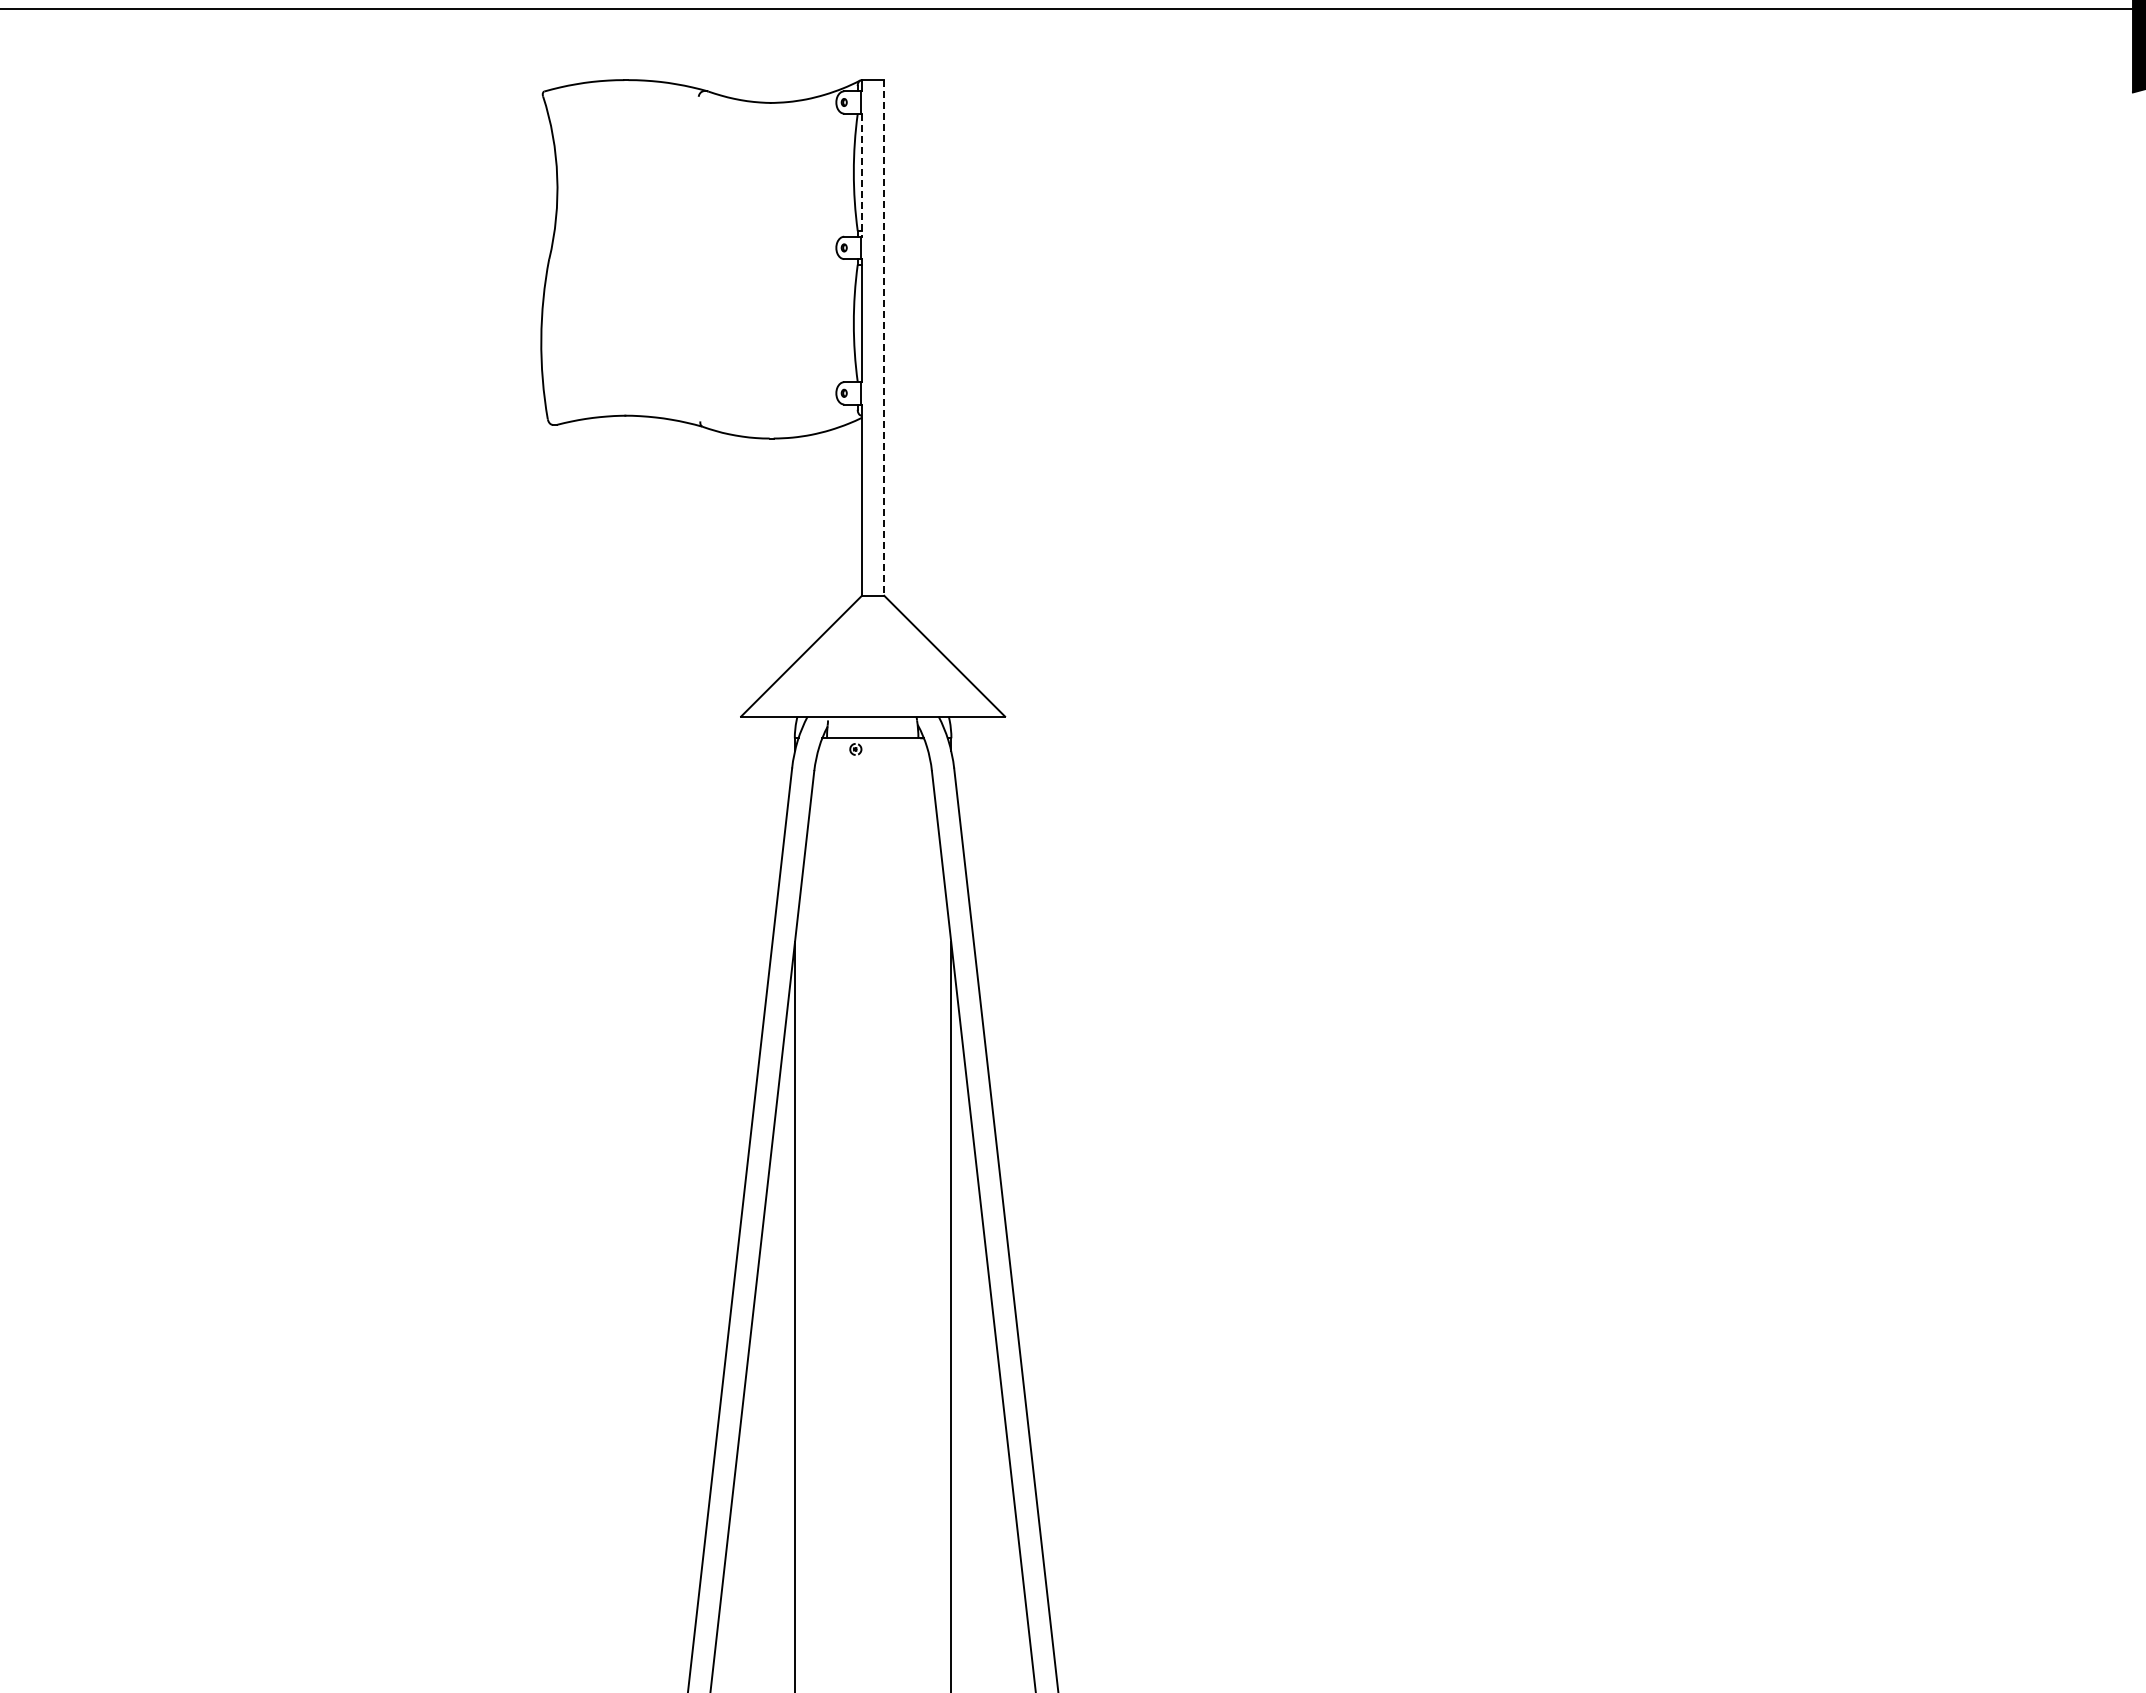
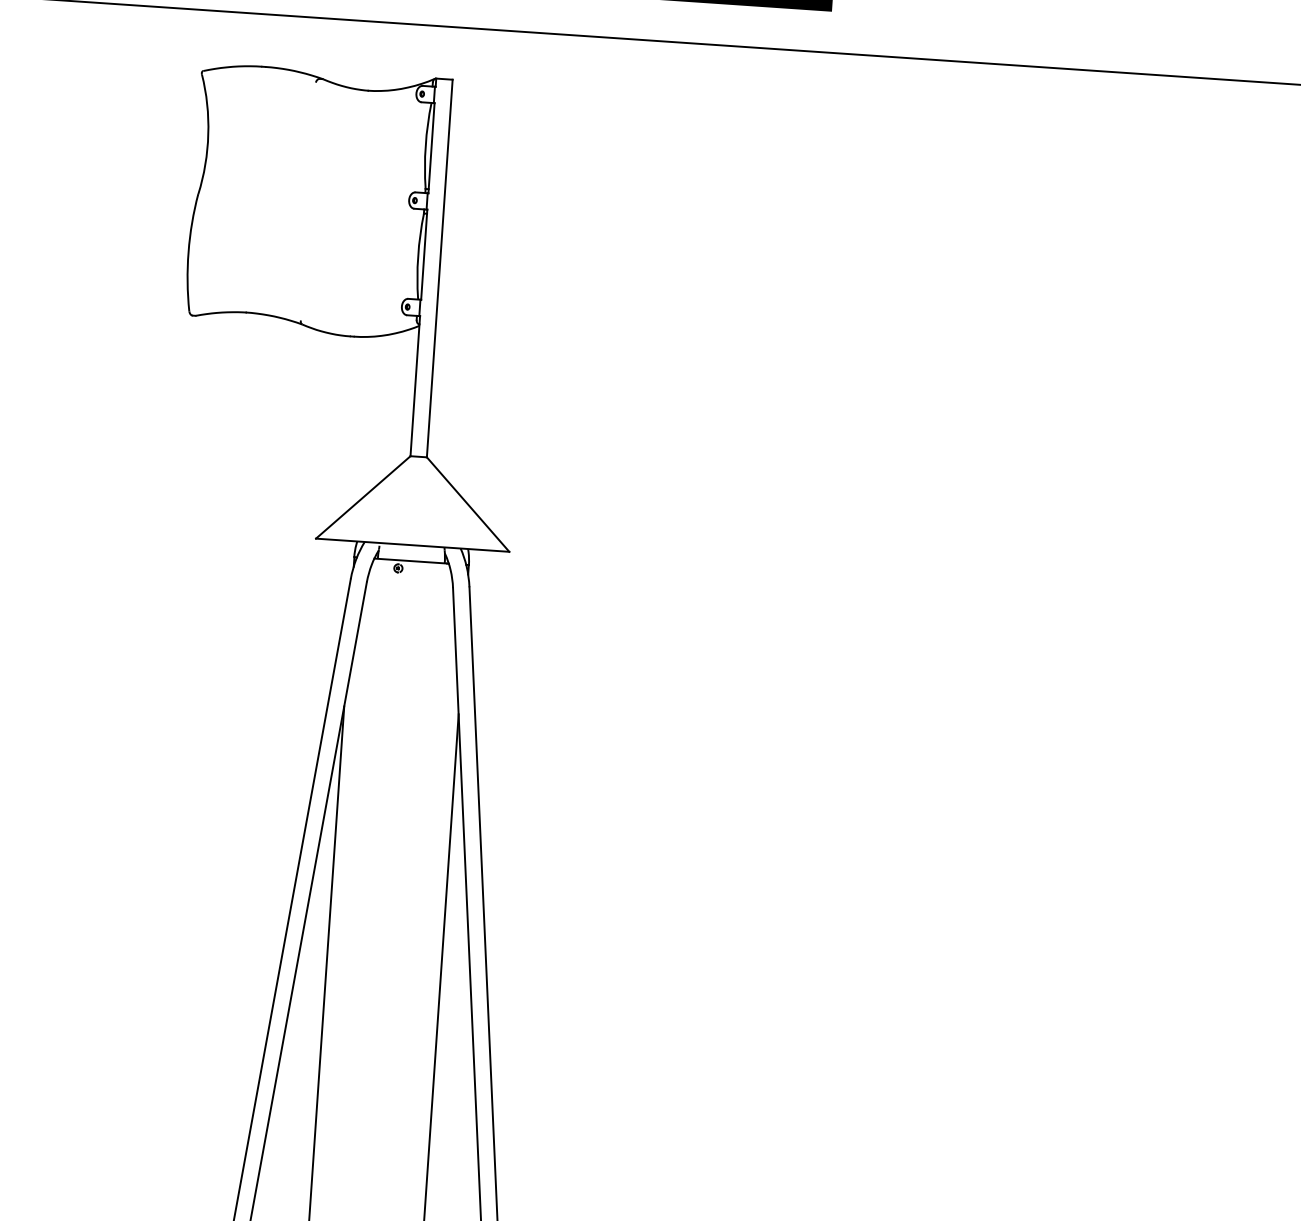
line: (861, 175) -> (431, 148), dashed -> solid
line: (884, 337) -> (439, 268), dashed -> solid

